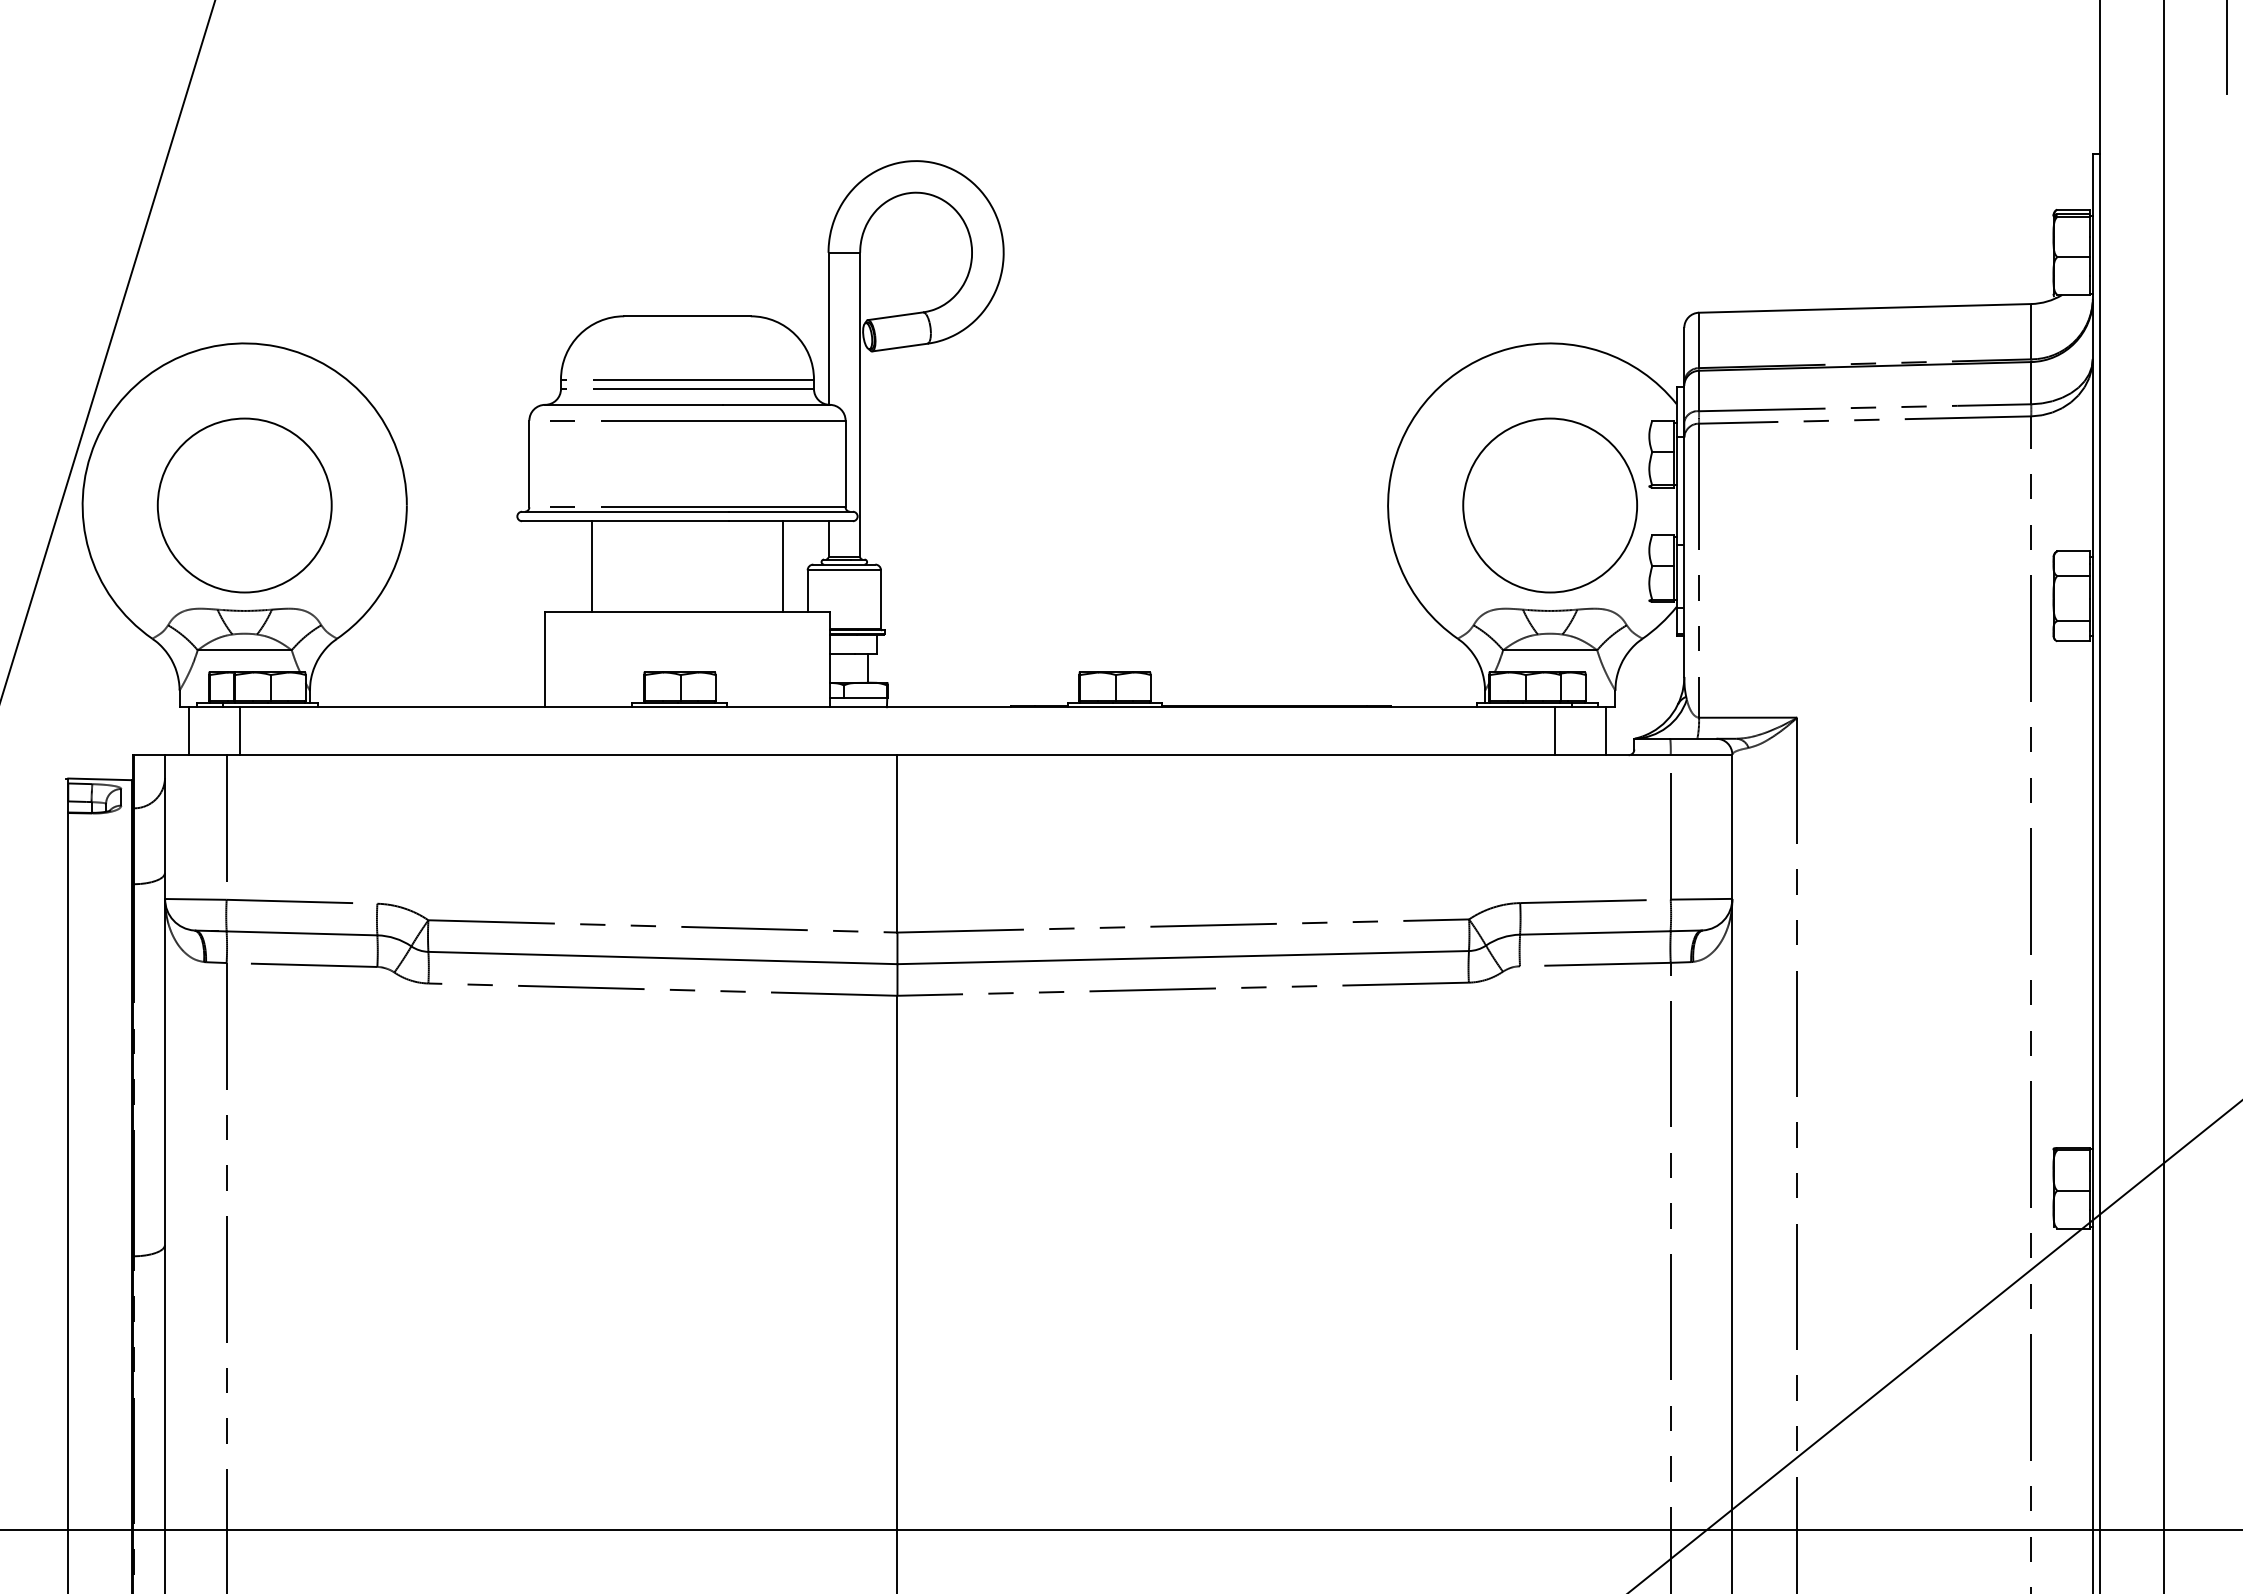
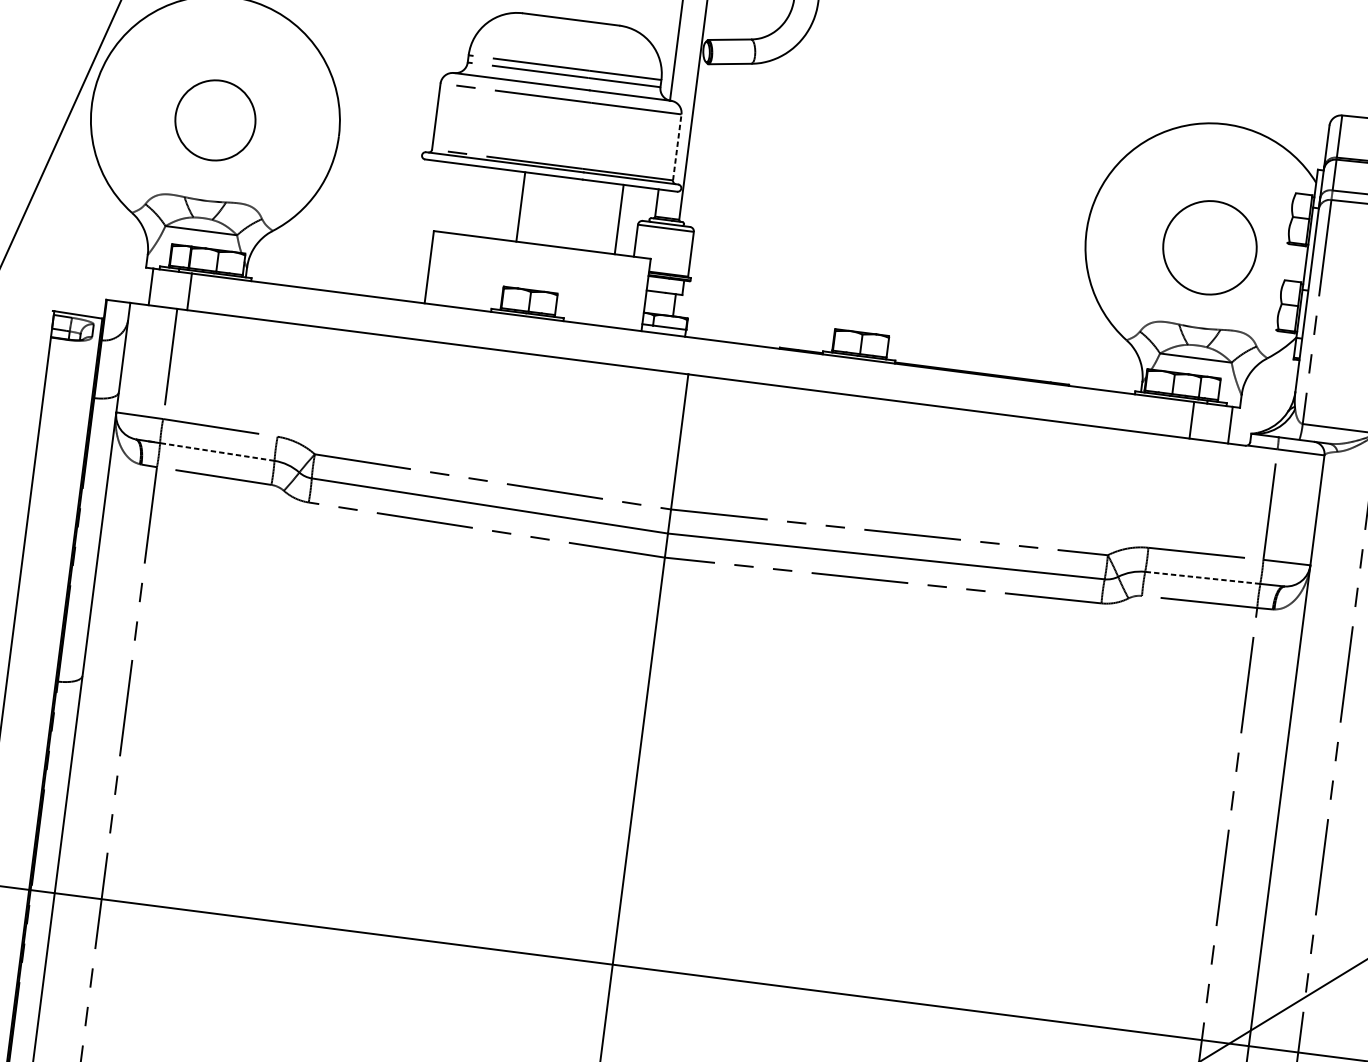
line: (845, 463) -> (677, 147), solid -> dashed
circle: (244, 505) -> (215, 120), size x0.6
circle: (1549, 505) -> (1209, 247), size x0.7
line: (592, 566) -> (520, 206), moved
line: (1594, 932) -> (1202, 577), solid -> dashed
line: (301, 933) -> (216, 452), solid -> dashed

